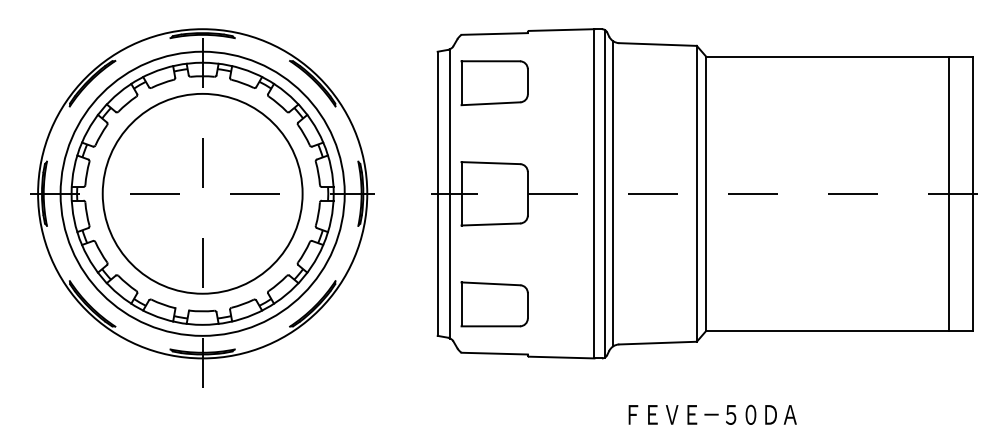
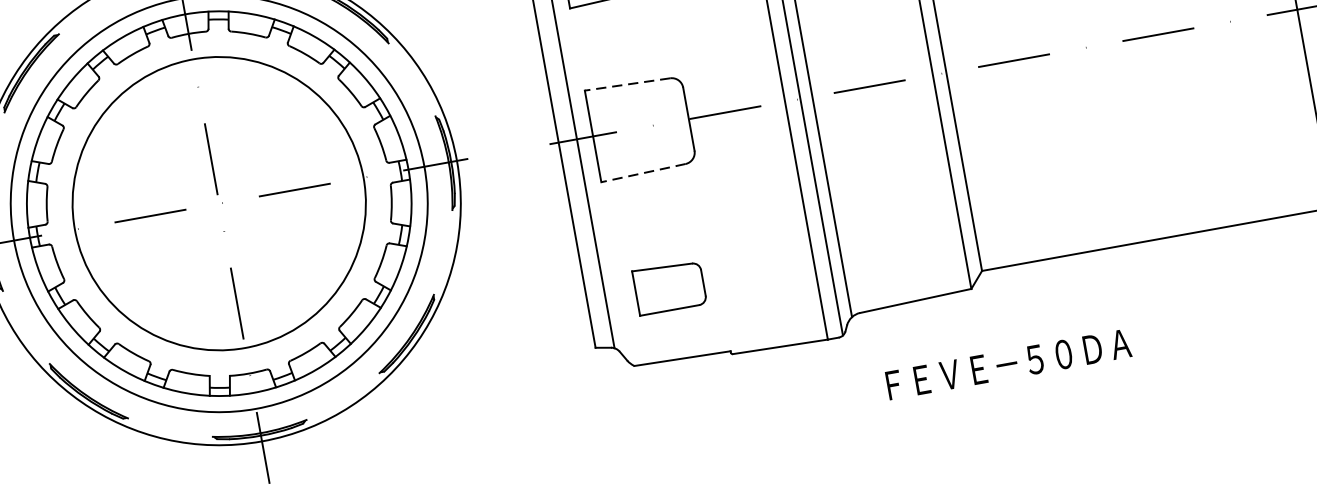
line: (490, 163) -> (627, 85), solid -> dashed
line: (490, 224) -> (642, 173), solid -> dashed
part: (494, 304) -> (669, 287), size x0.7
text: (712, 414) -> (1008, 363), moved

